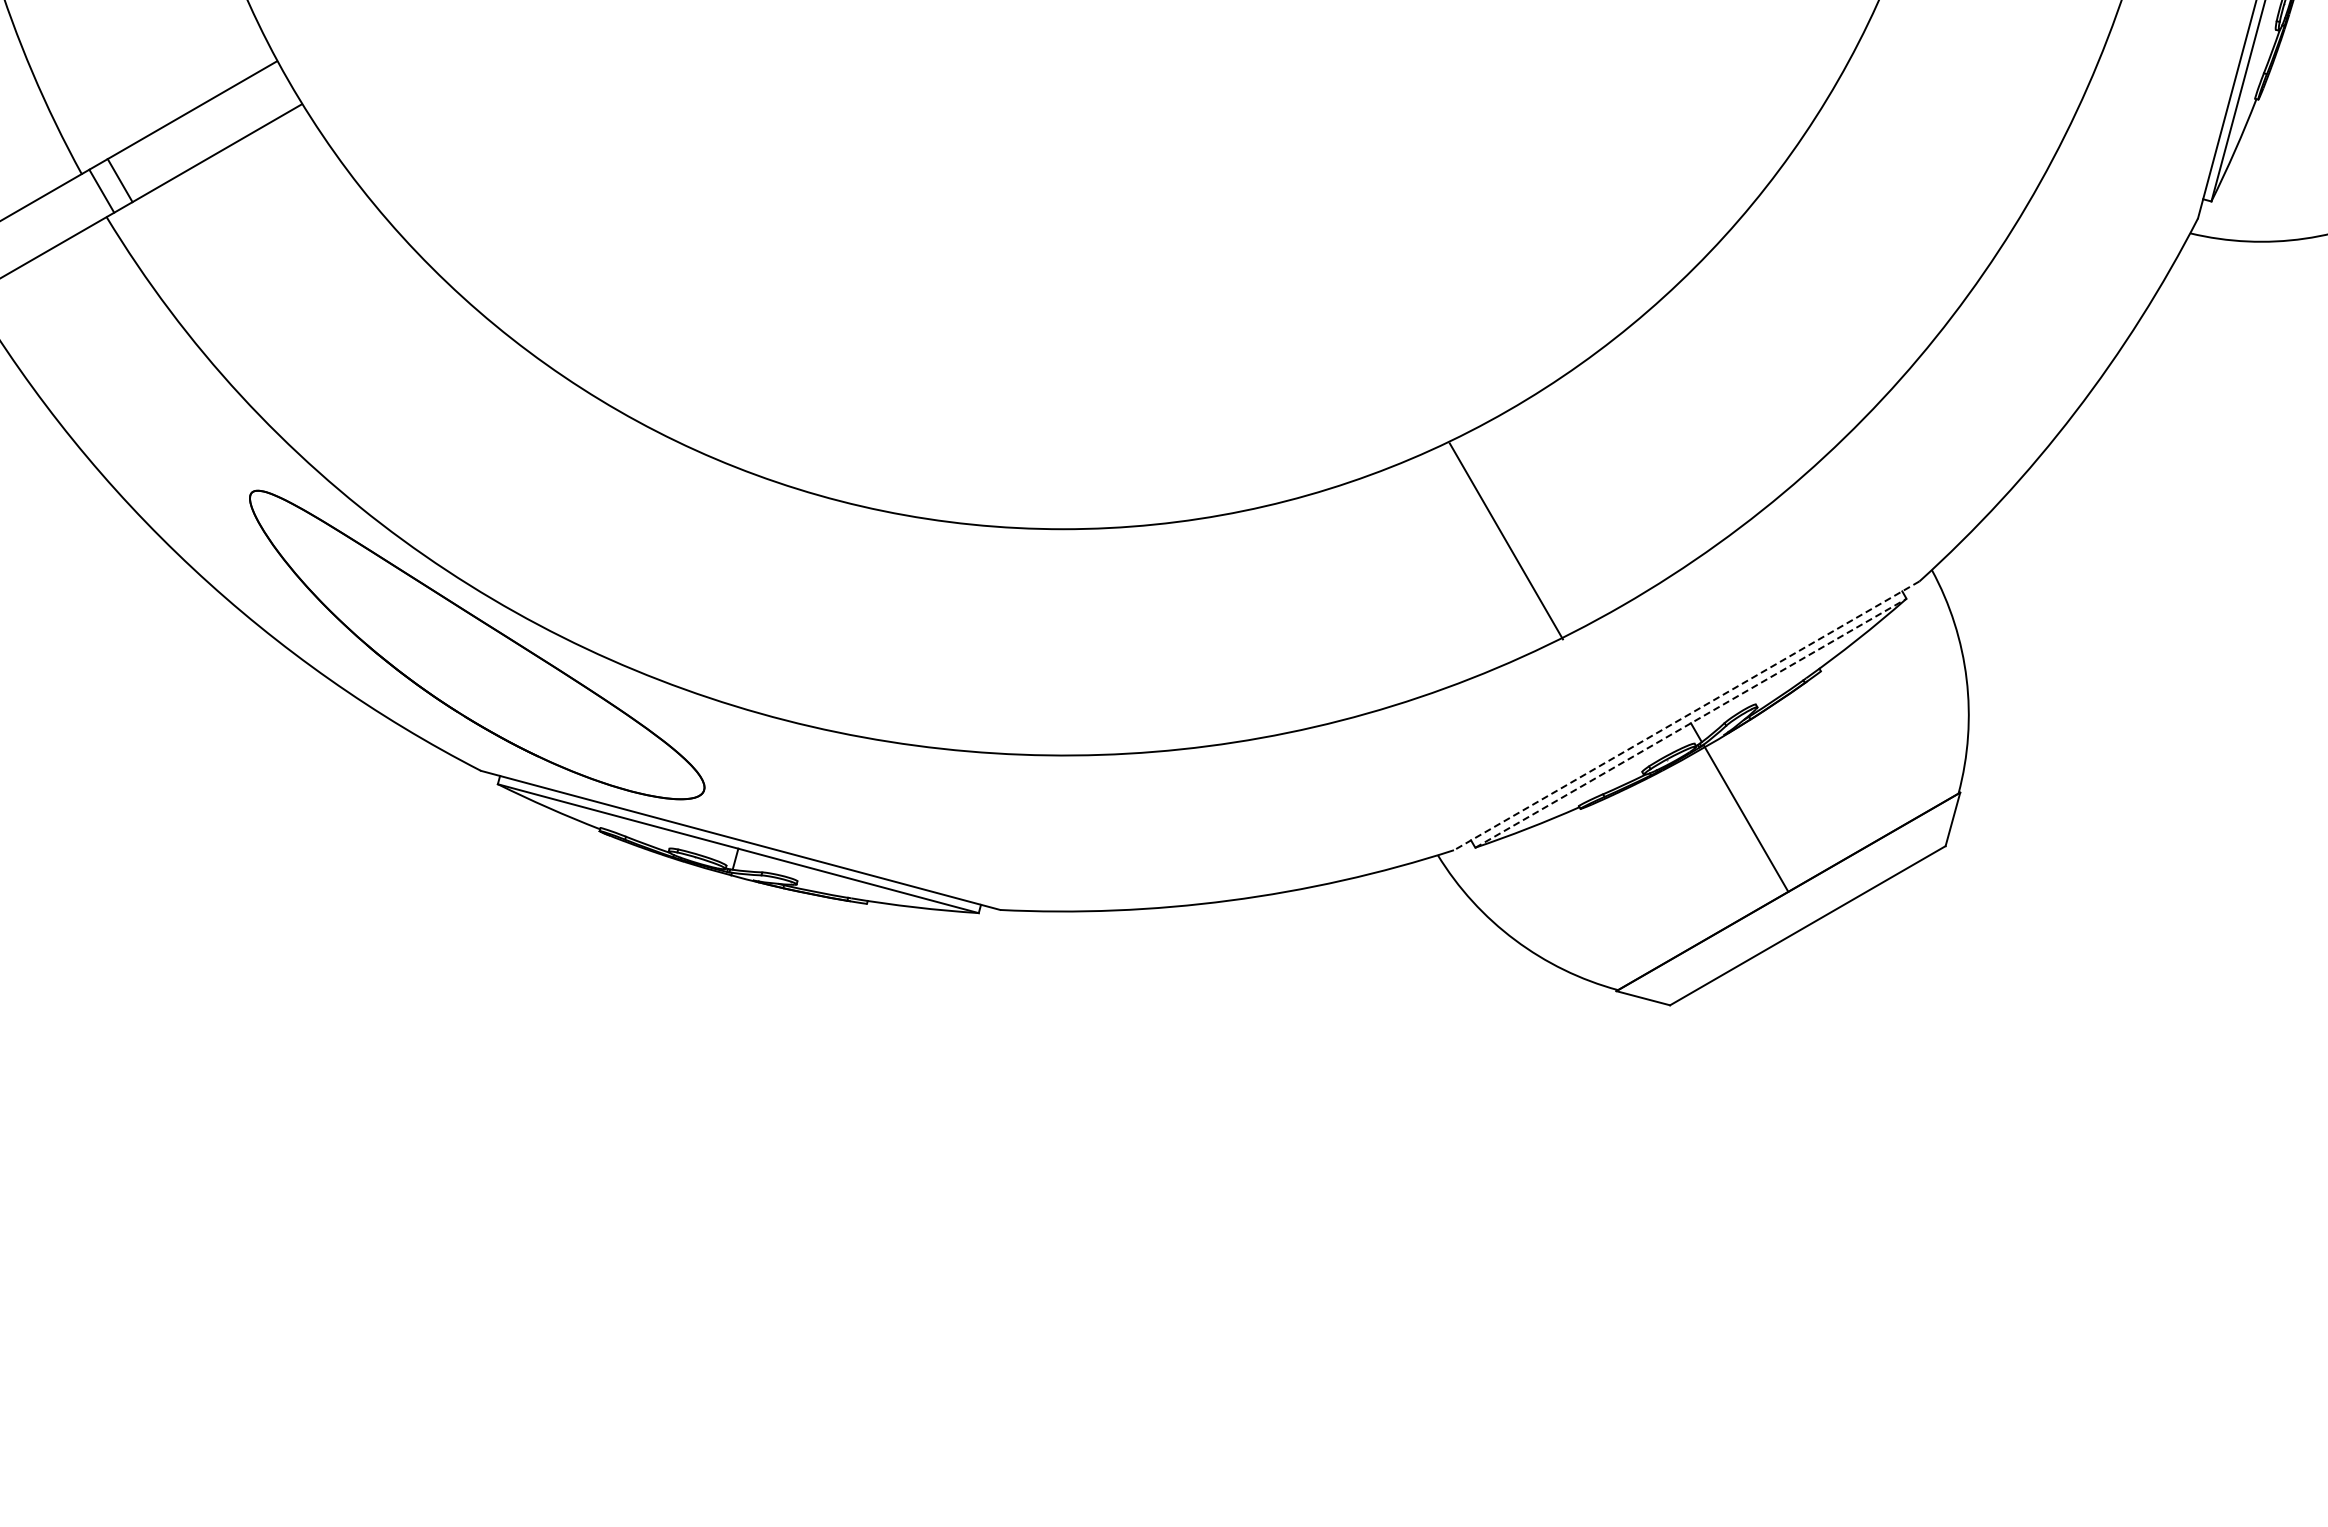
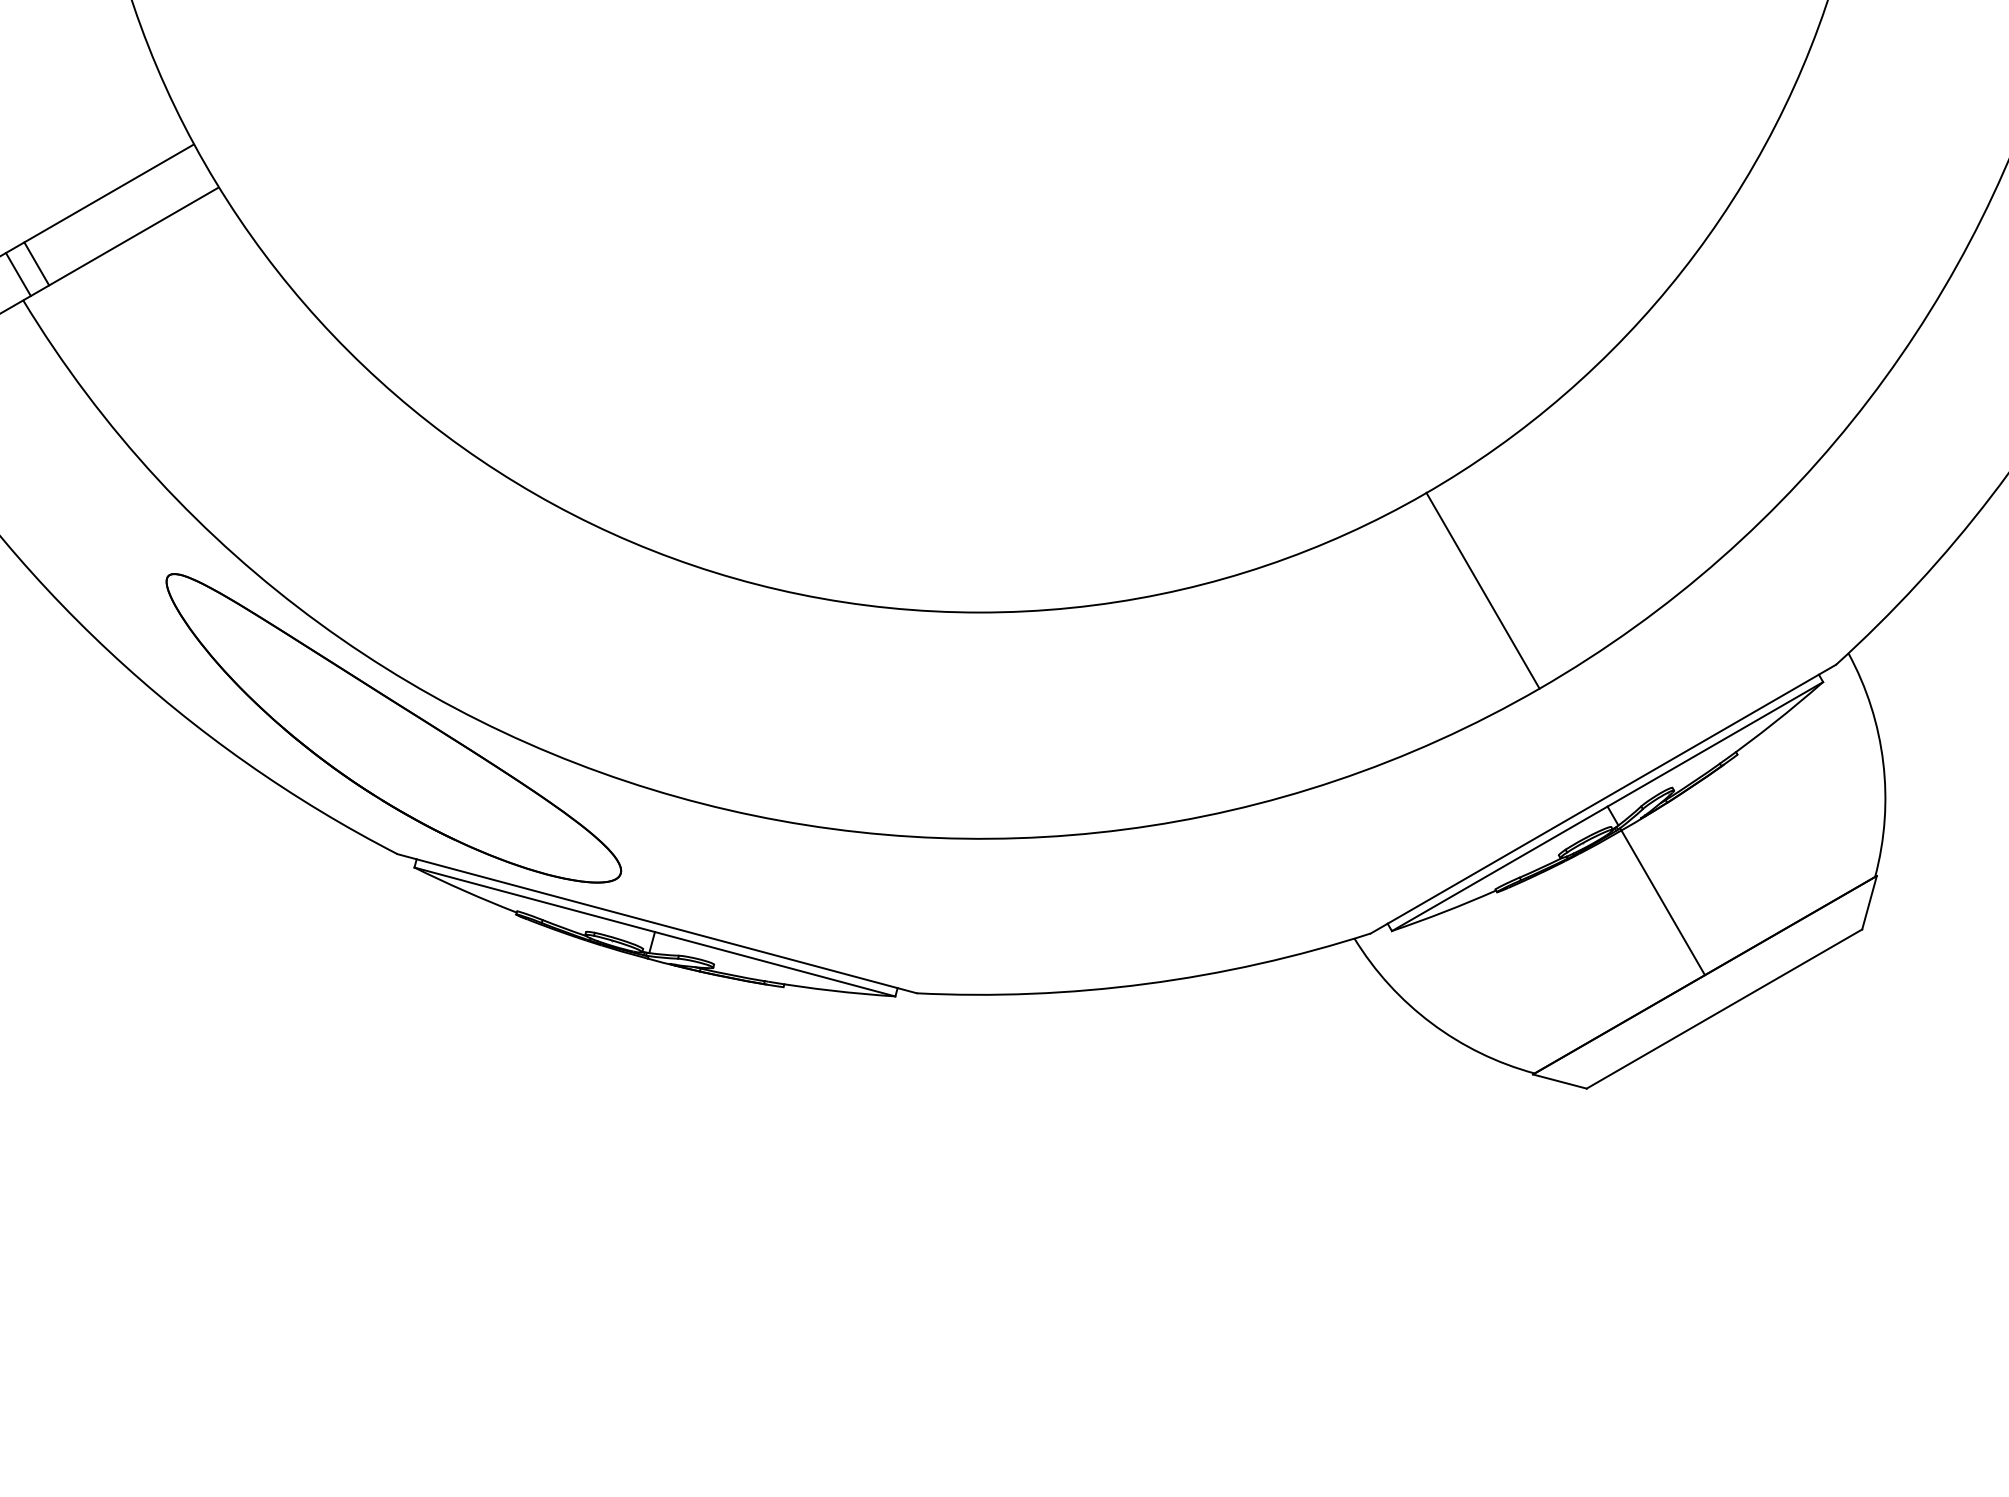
line: (1505, 541) -> (1482, 590), moved
line: (1686, 715) -> (1603, 798), dashed -> solid
line: (1690, 723) -> (1607, 806), dashed -> solid

